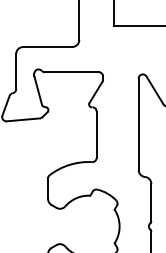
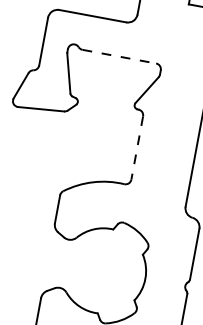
line: (72, 72) -> (120, 57), solid -> dashed
line: (96, 135) -> (136, 149), solid -> dashed

